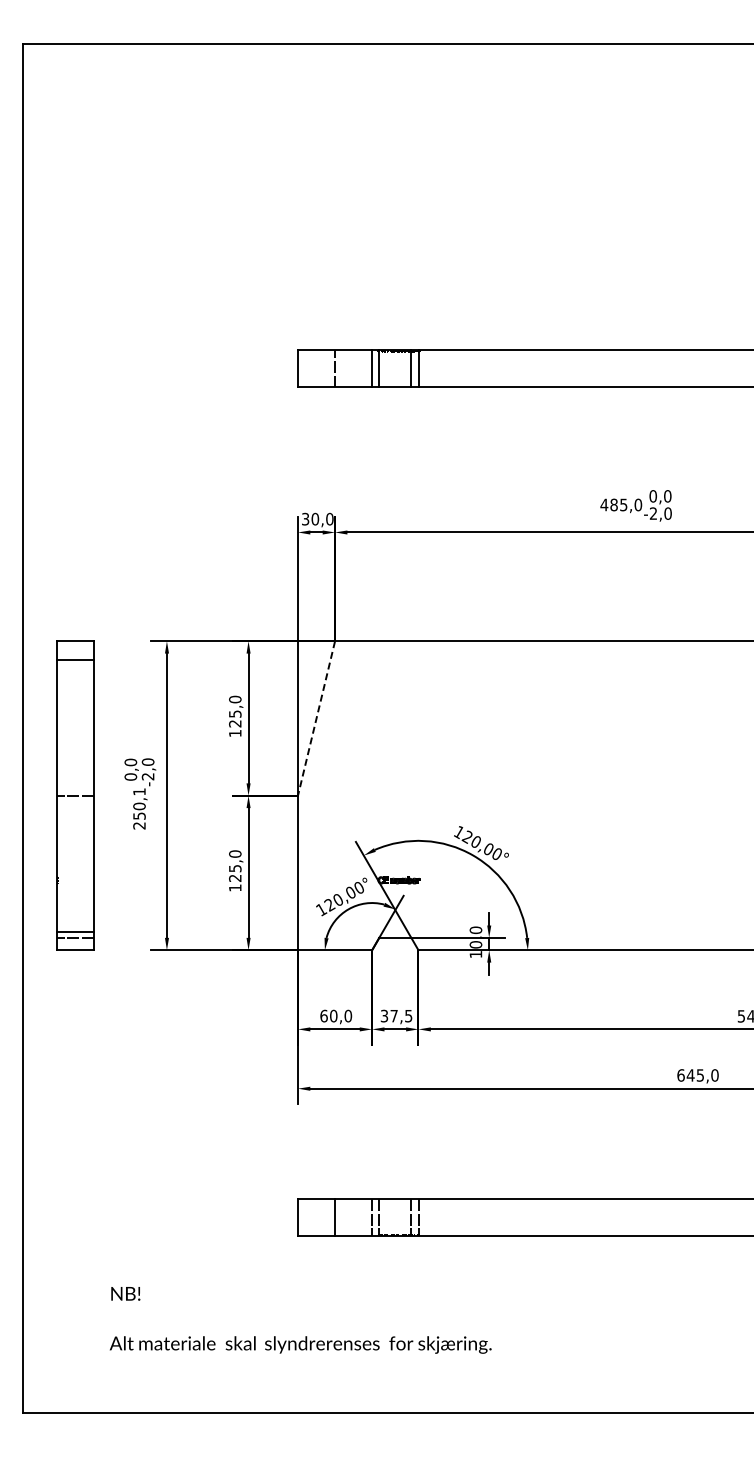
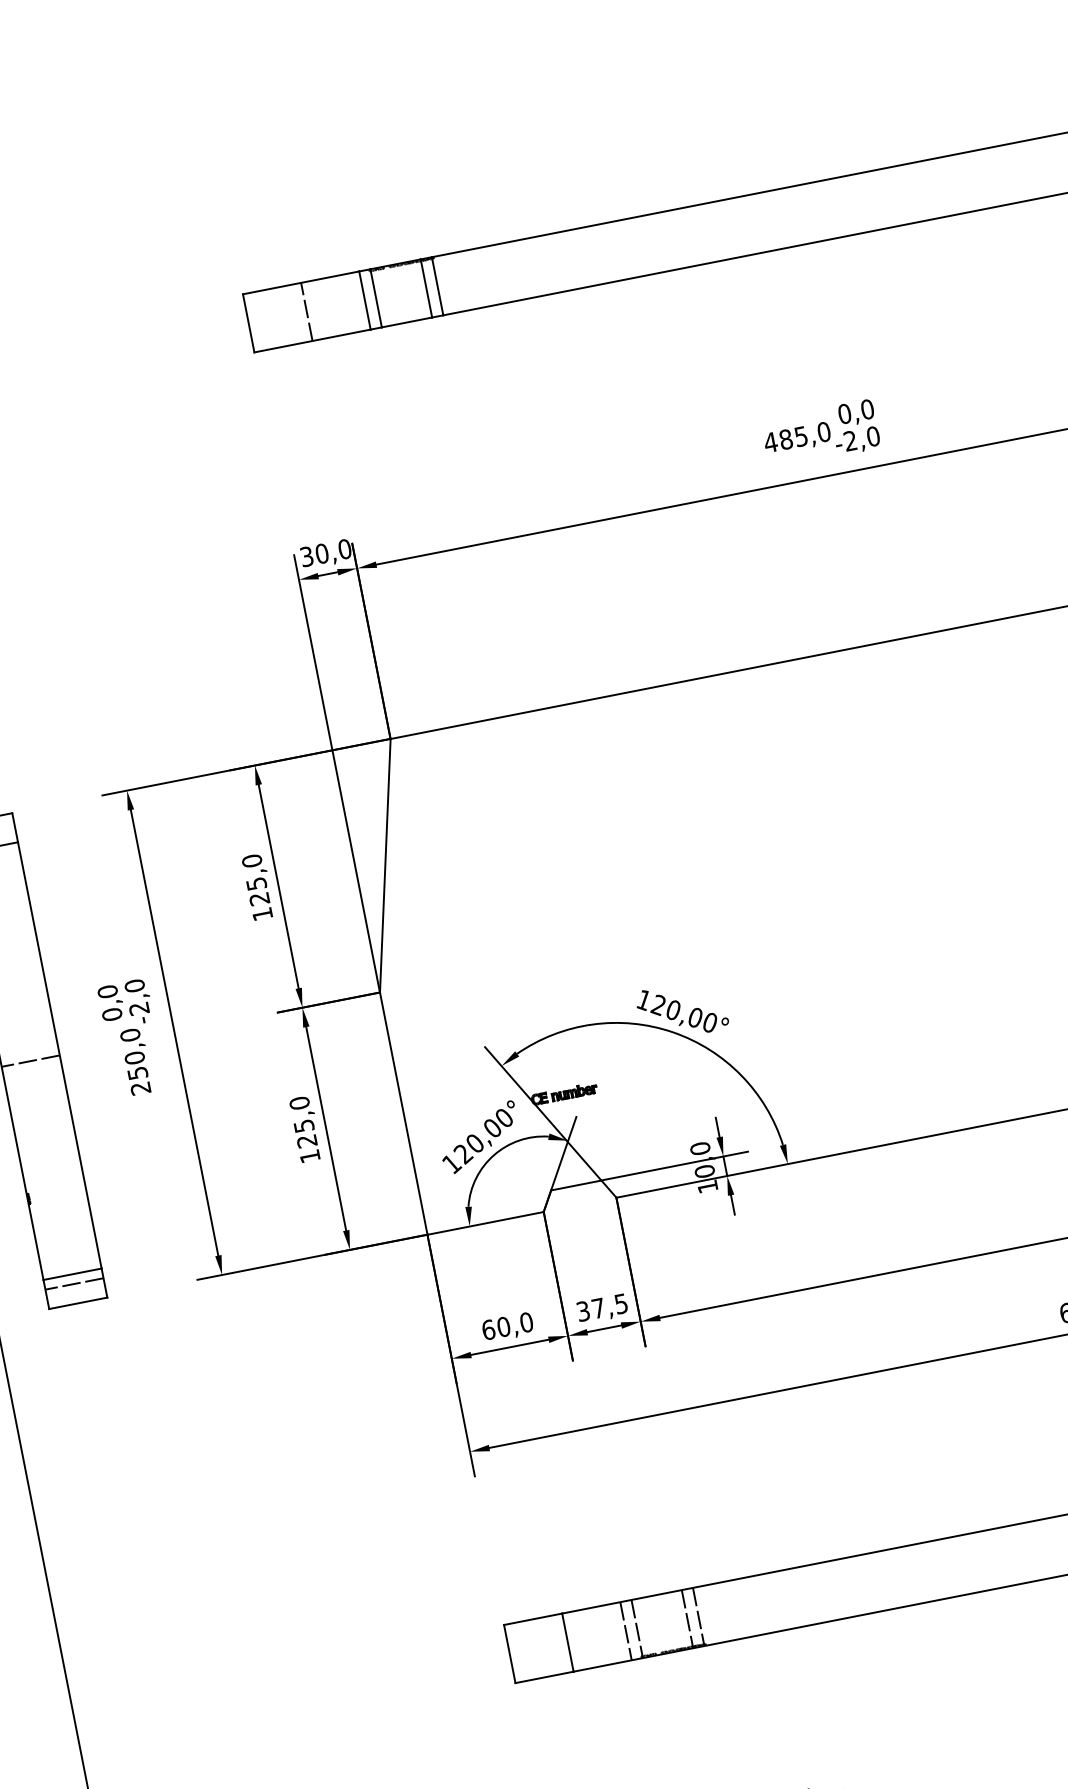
line: (316, 719) -> (385, 867), dashed -> solid
text: (139, 791) -> (130, 1034), 250,1 -> 250,0

